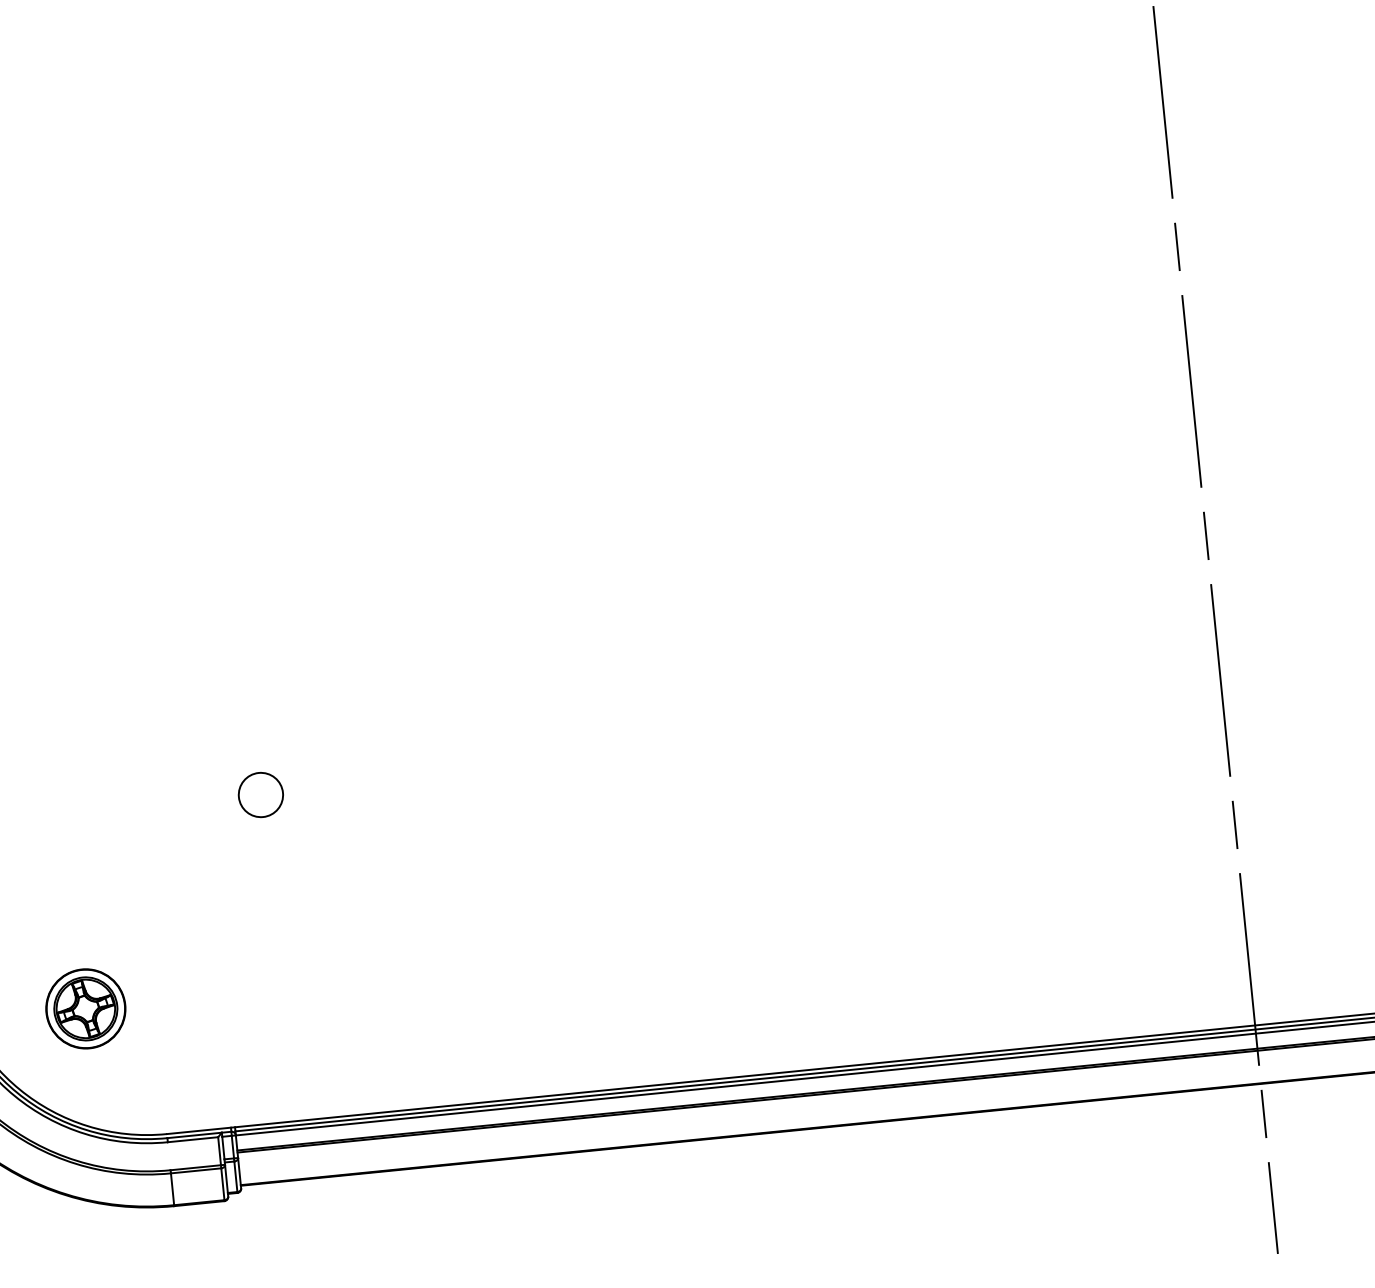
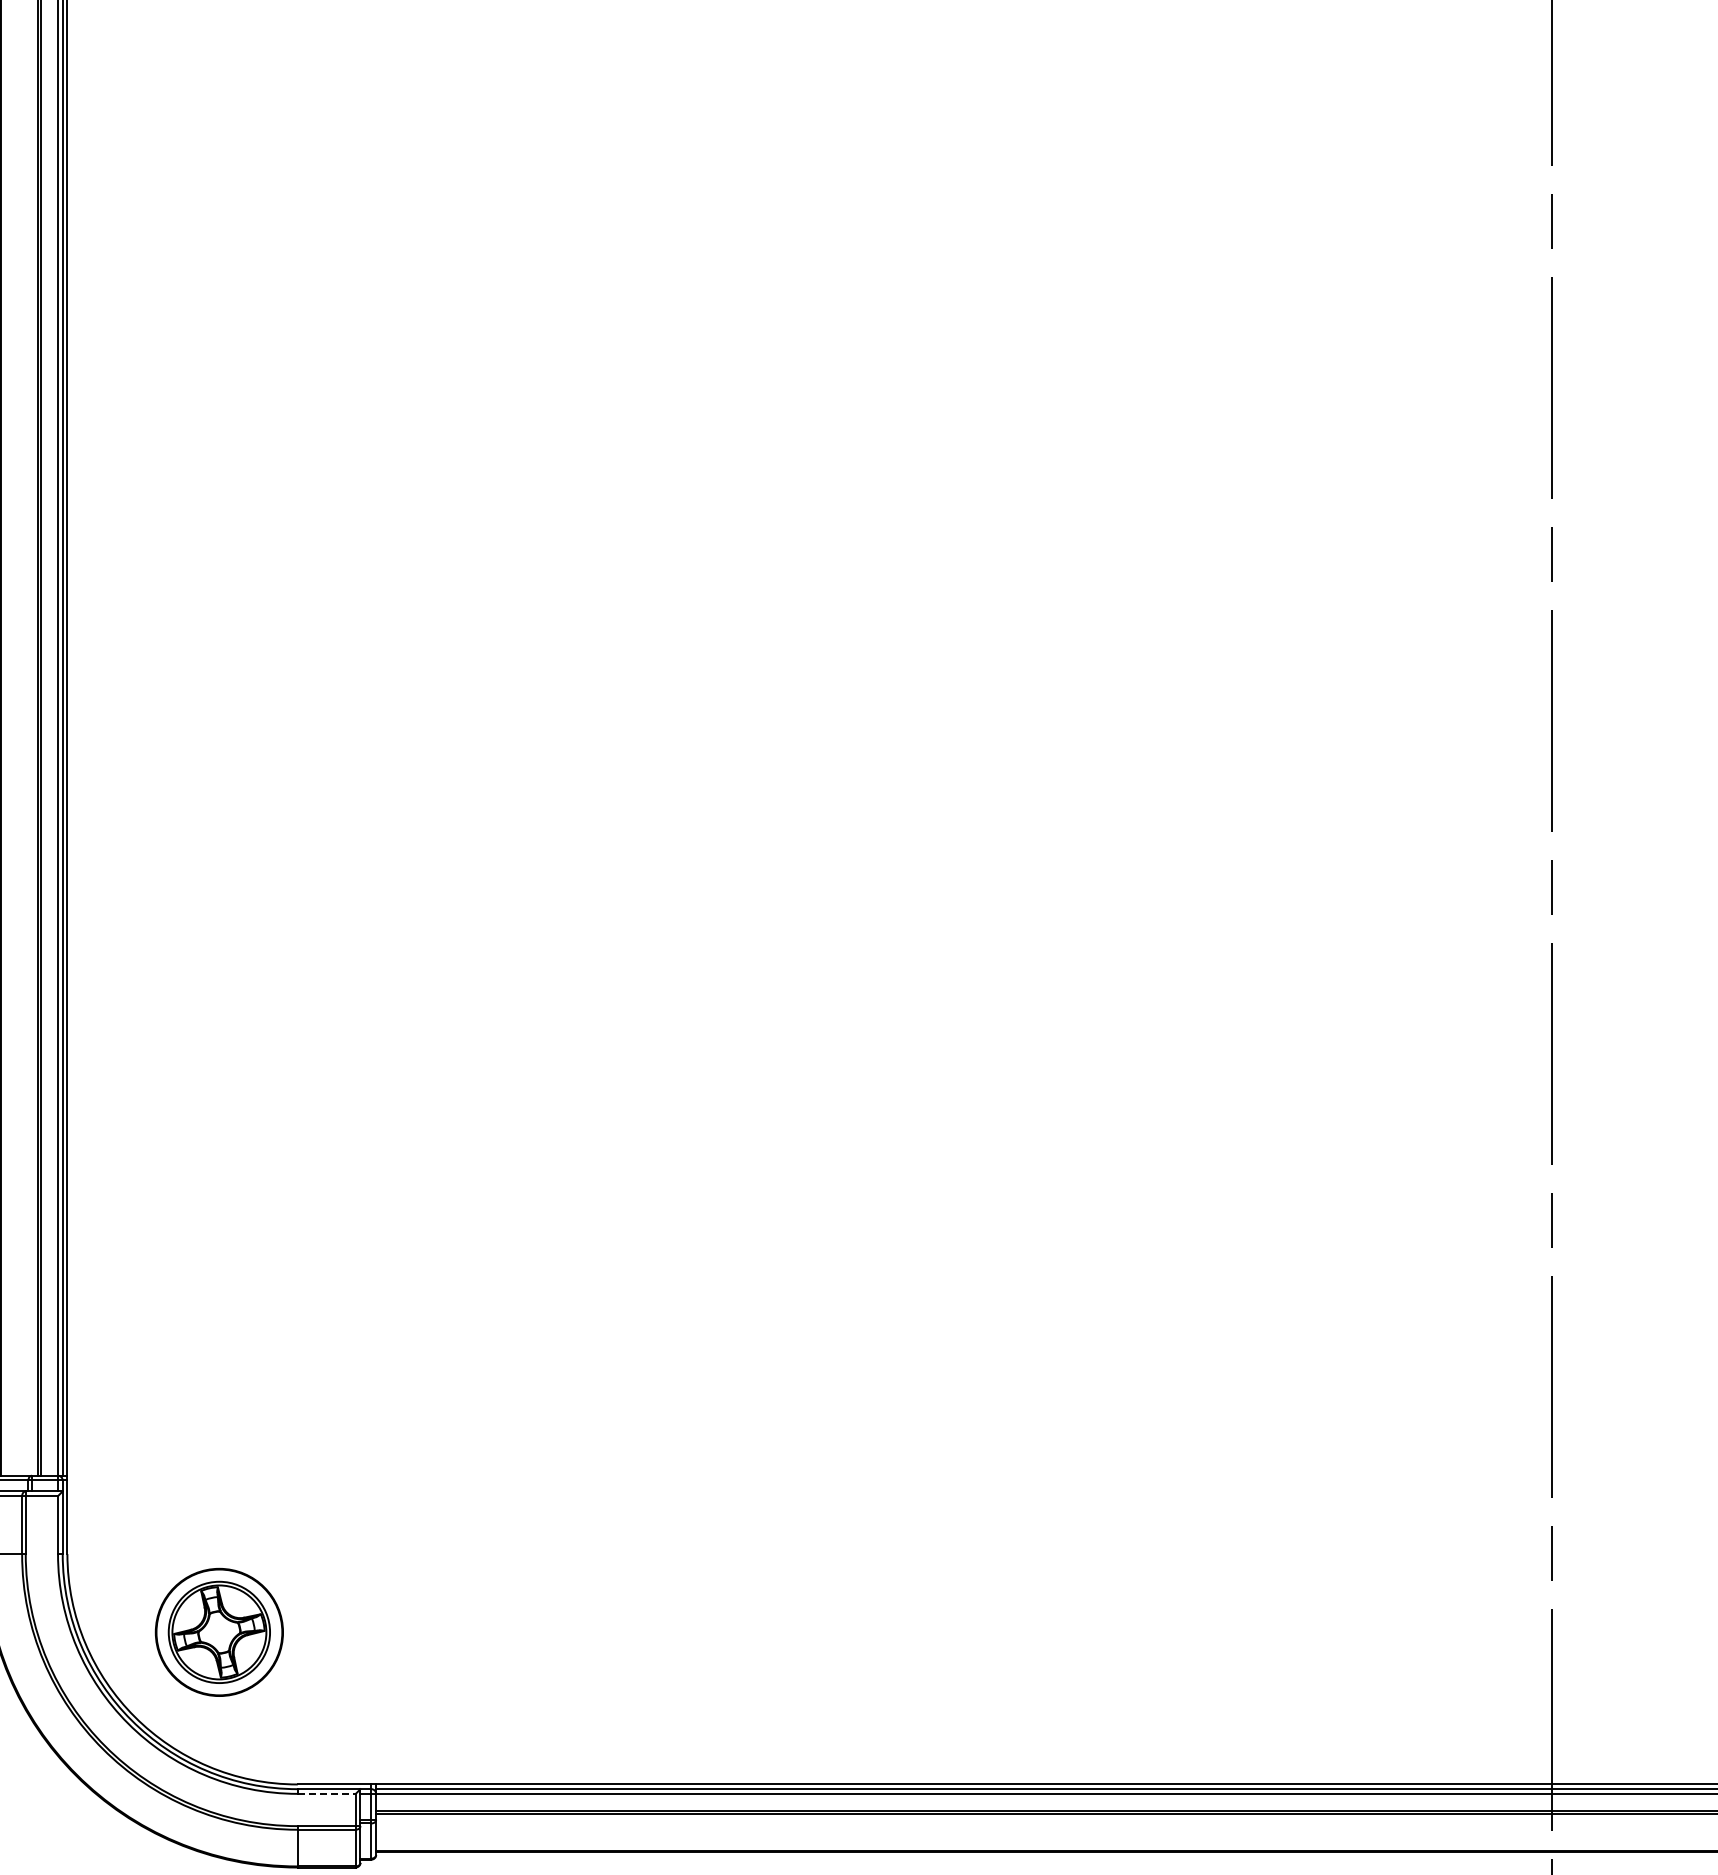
circle: (260, 795) -> (443, 1408), removed
part: (85, 1008) -> (219, 1632), size x1.4
line: (192, 1139) -> (326, 1793), solid -> dashed

